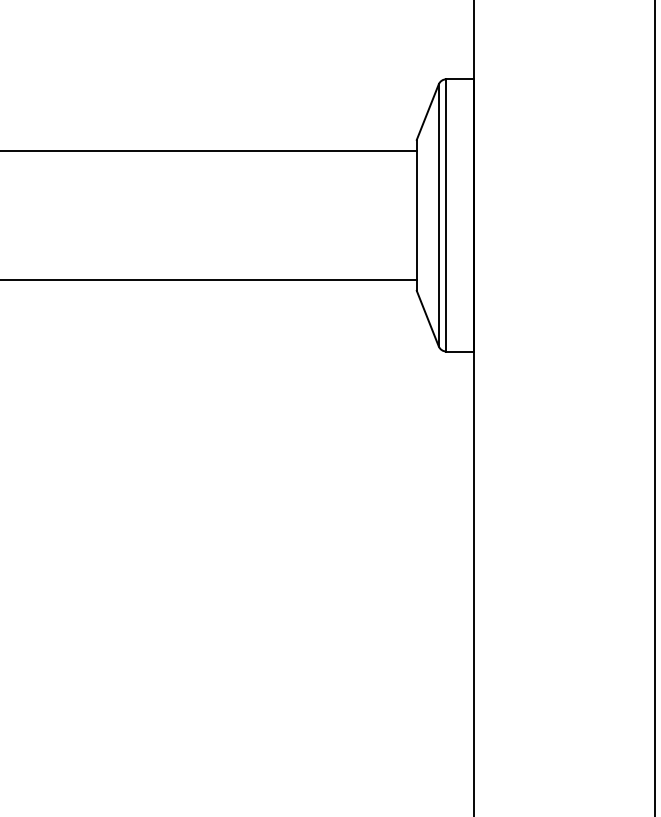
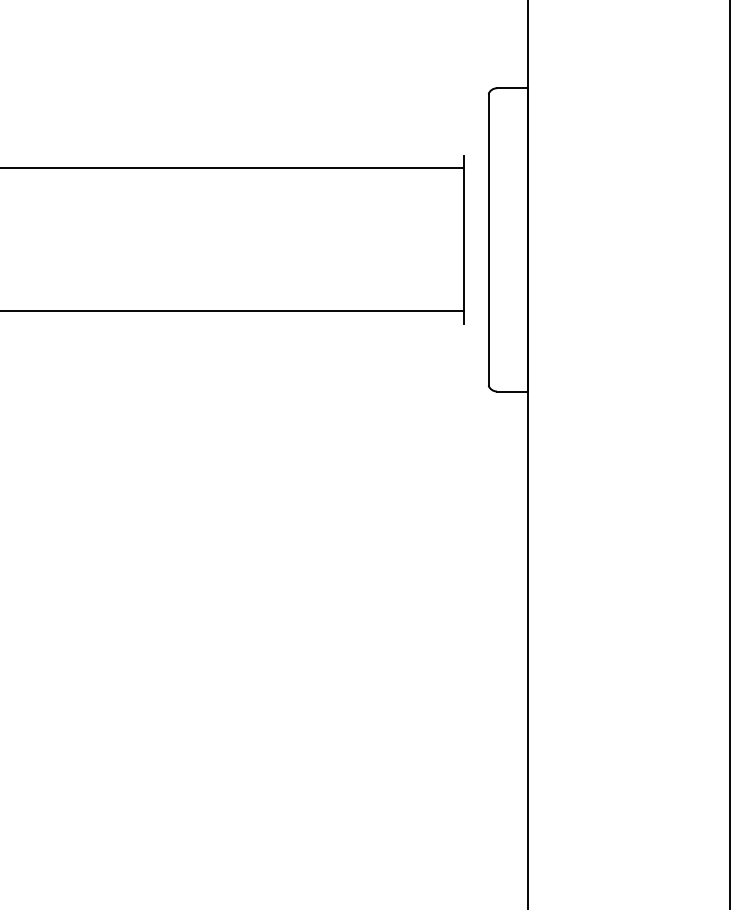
line: (427, 111) -> (476, 124), removed
line: (446, 215) -> (497, 239), removed
line: (427, 318) -> (476, 354), removed

